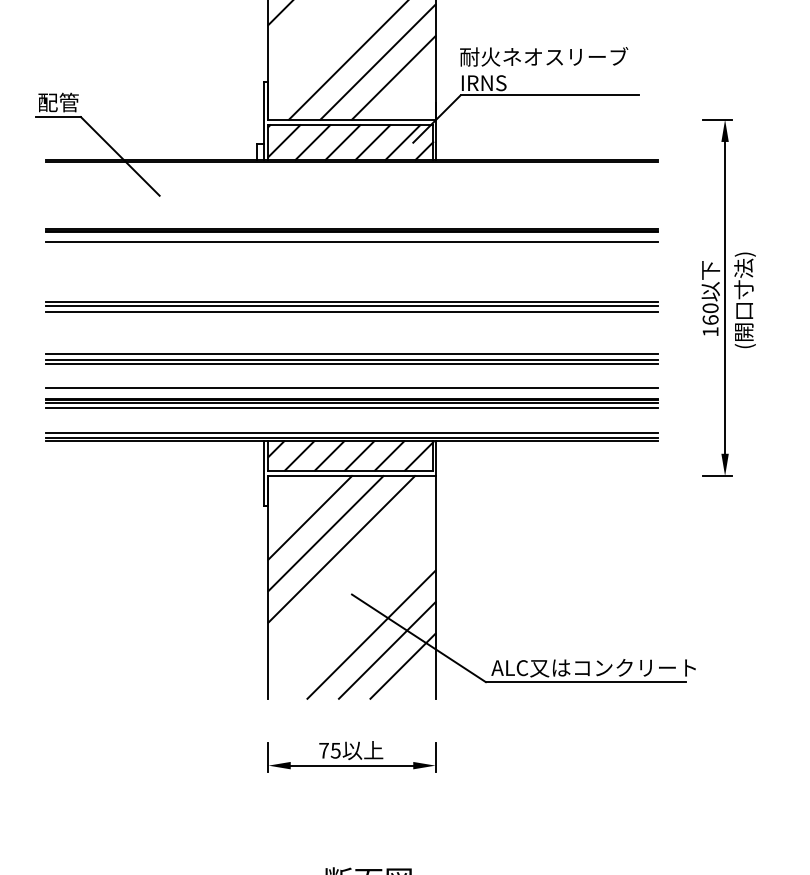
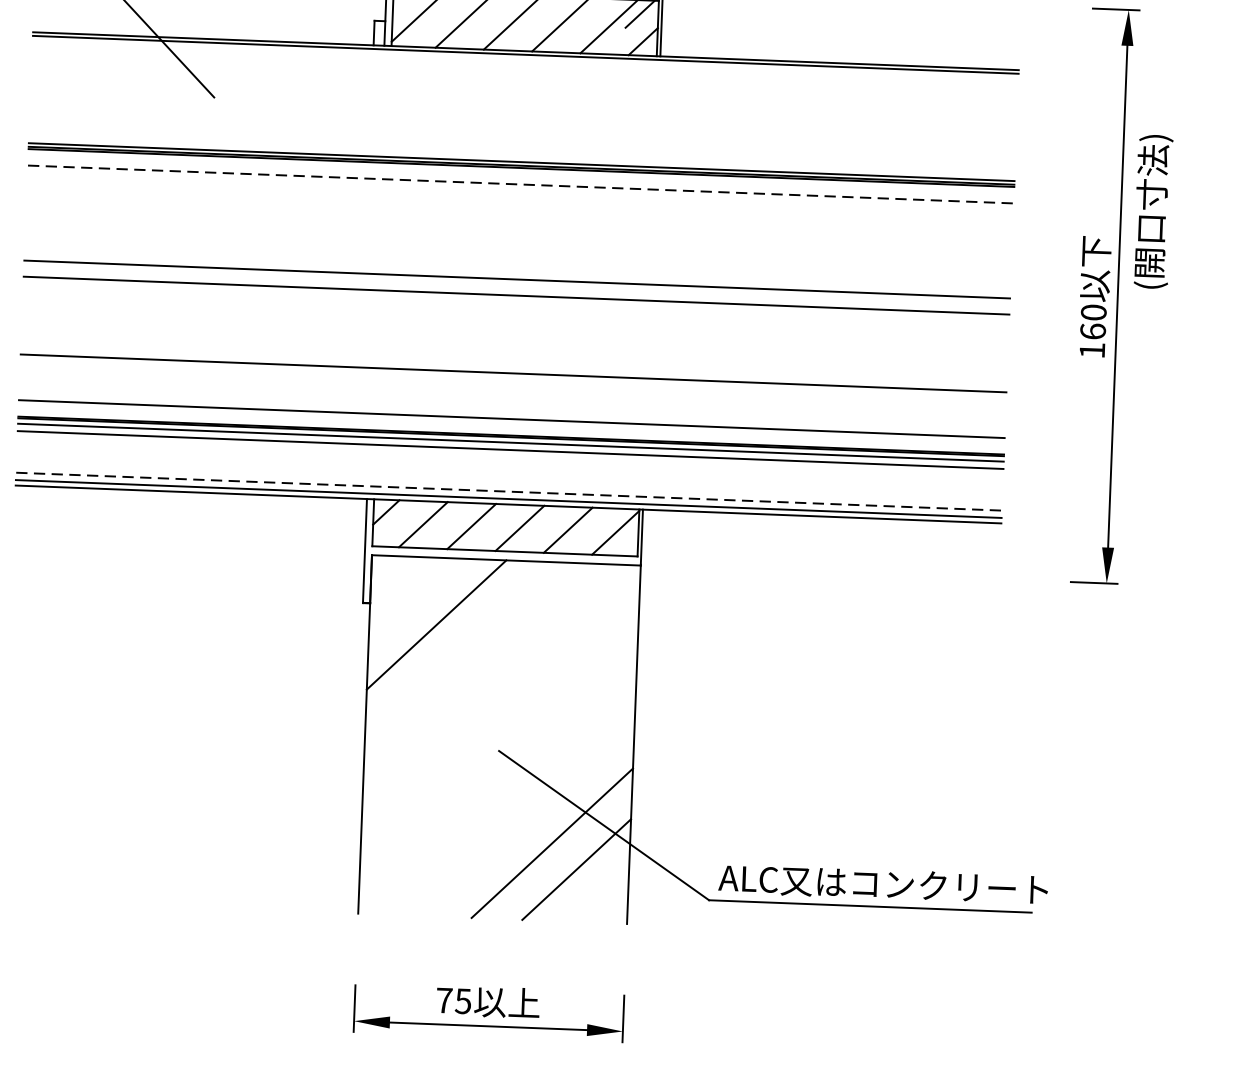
line: (352, 242) -> (521, 184), solid -> dashed
text: (744, 300) -> (1152, 212), moved
line: (351, 305) -> (516, 285), removed
line: (351, 353) -> (513, 363), removed
line: (351, 363) -> (512, 379), removed
line: (352, 433) -> (509, 491), solid -> dashed
line: (325, 533) -> (460, 651), removed
line: (341, 549) -> (484, 677), removed
line: (371, 634) -> (527, 816), removed

